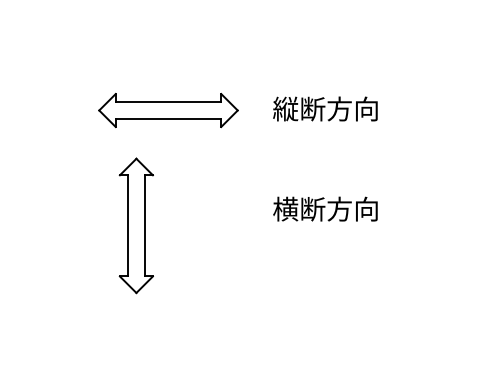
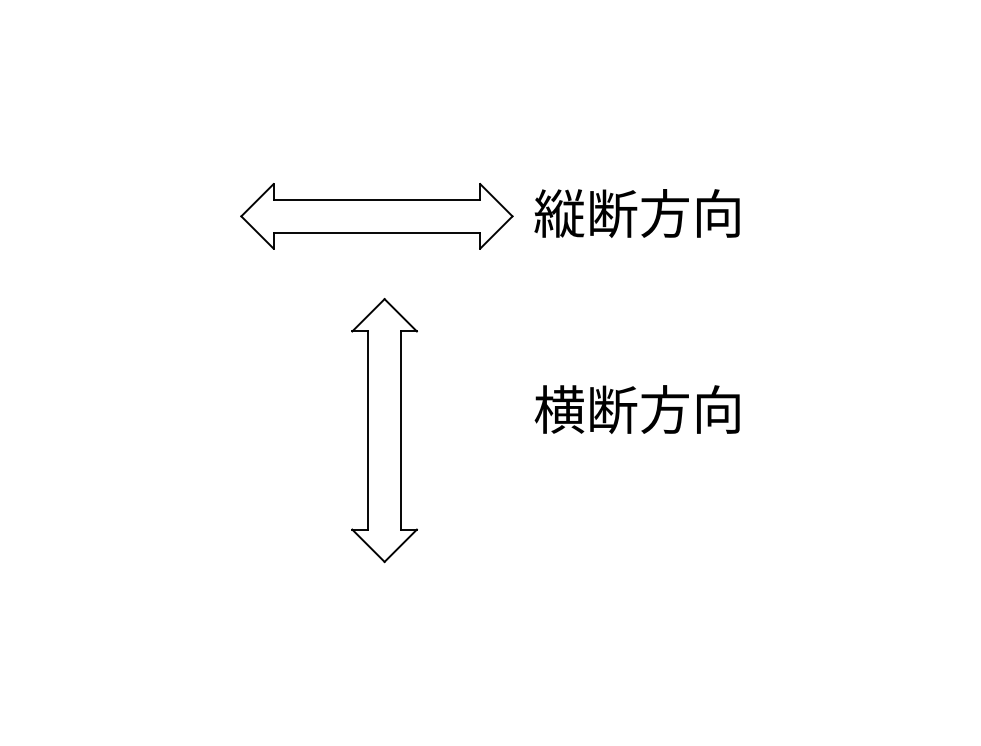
part: (168, 110) -> (376, 216), moved
part: (135, 225) -> (382, 429), moved

